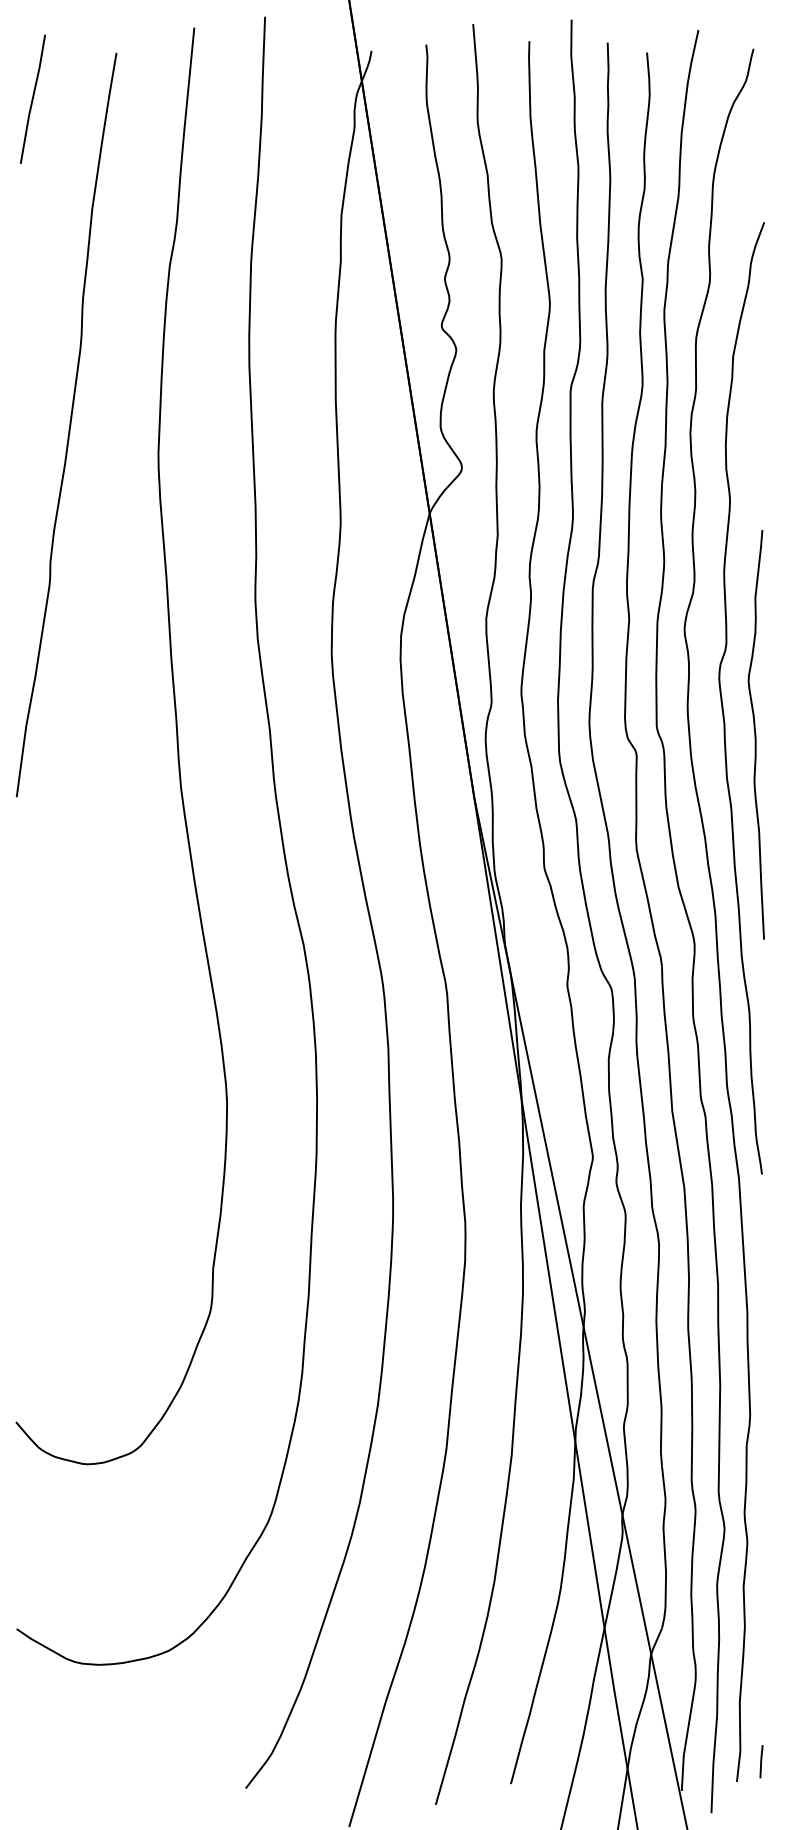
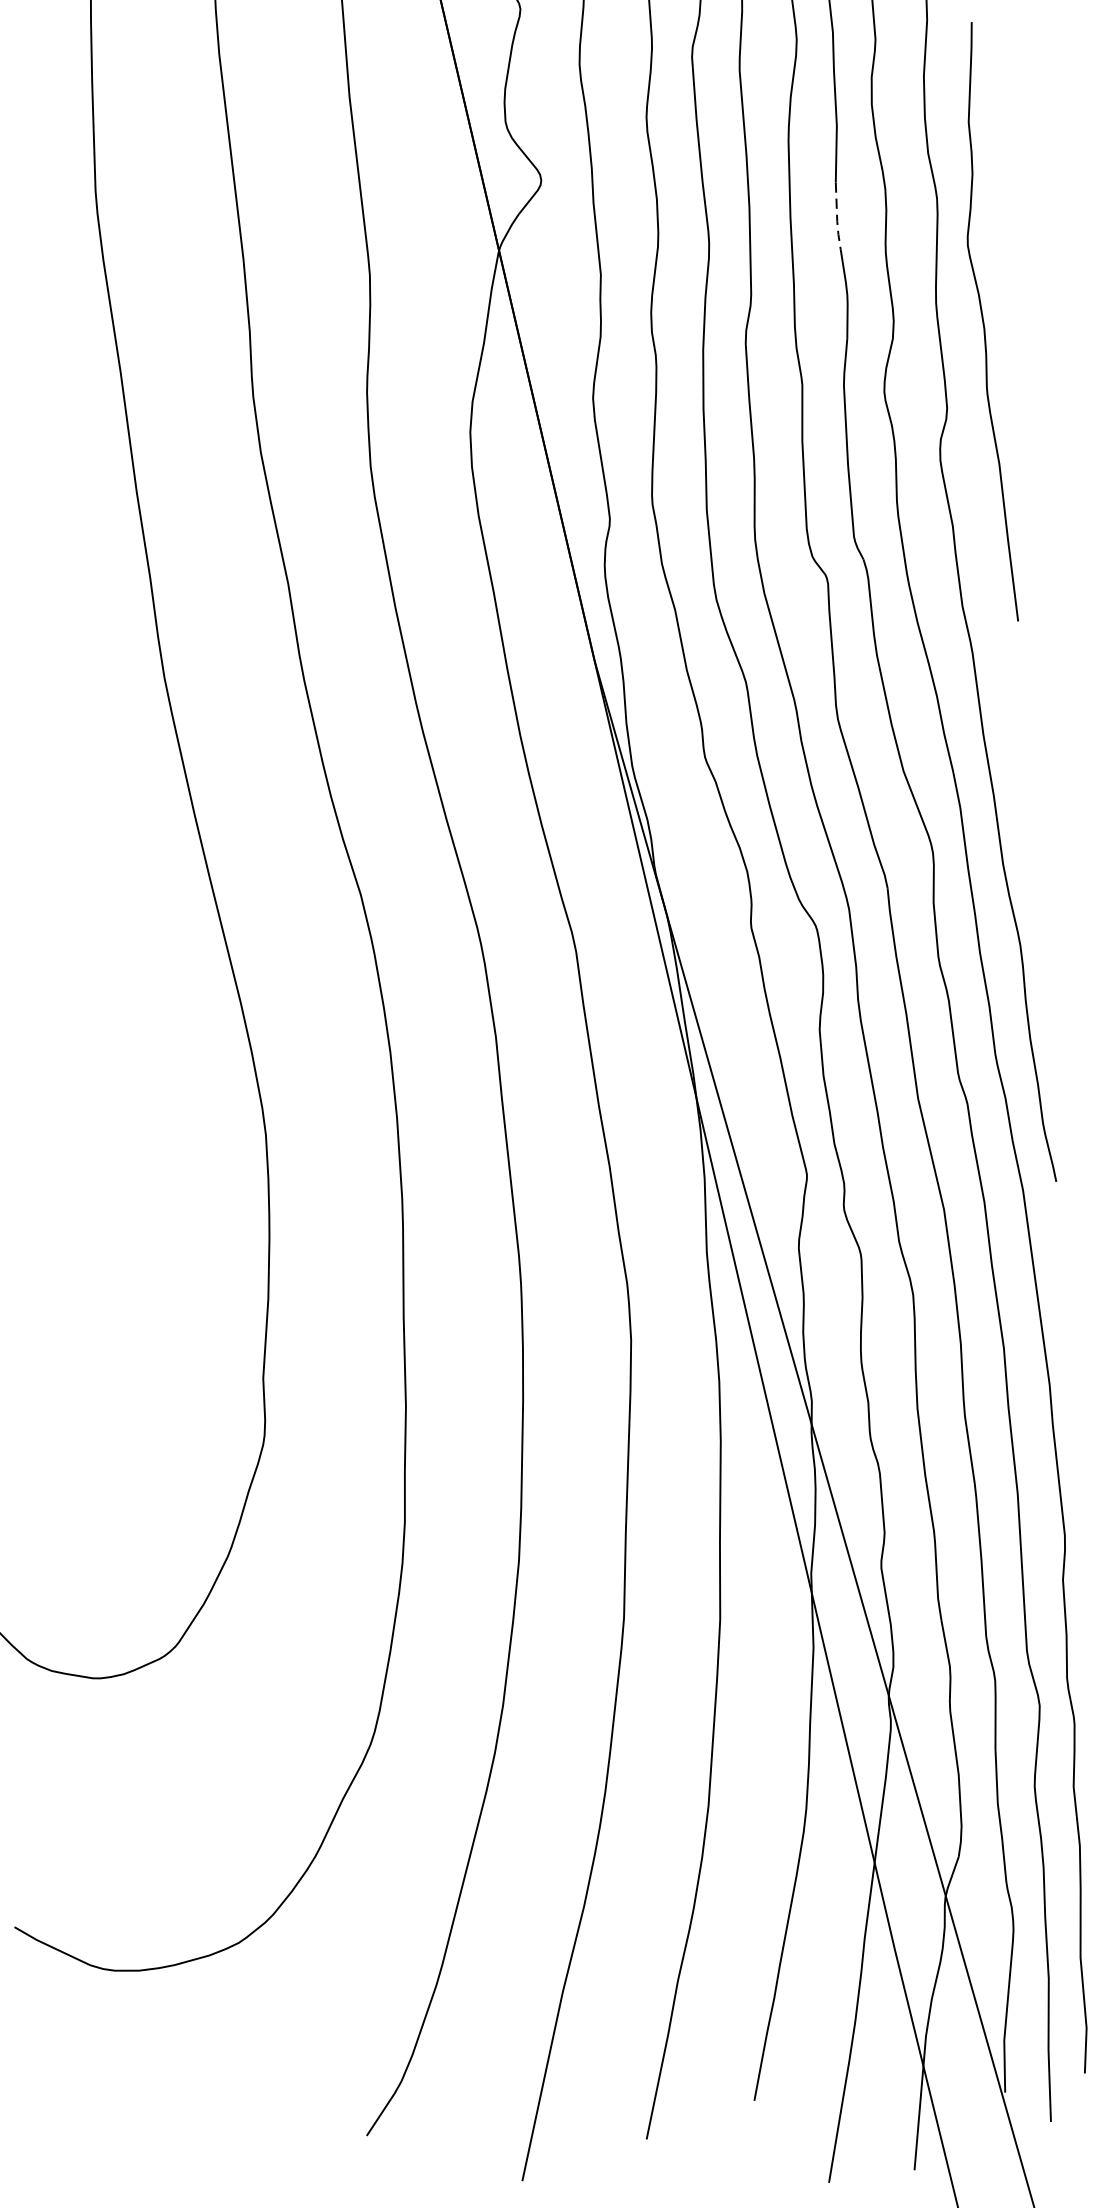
line: (661, 508) -> (837, 218), solid -> dashed
curve: (755, 734) -> (983, 322), moved

